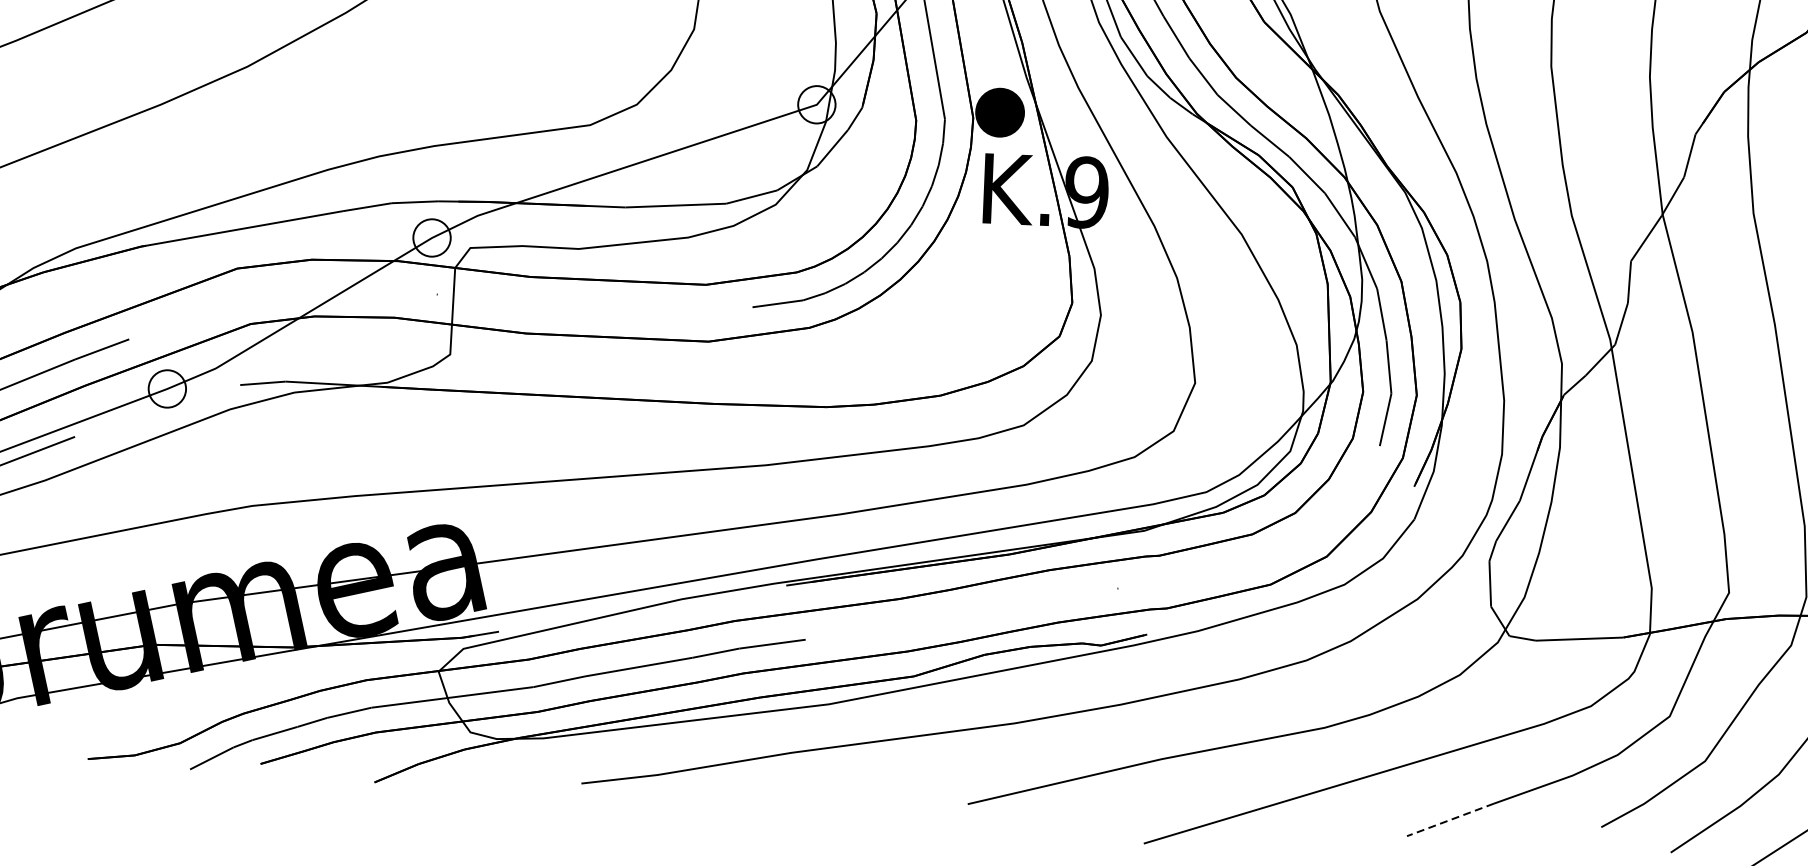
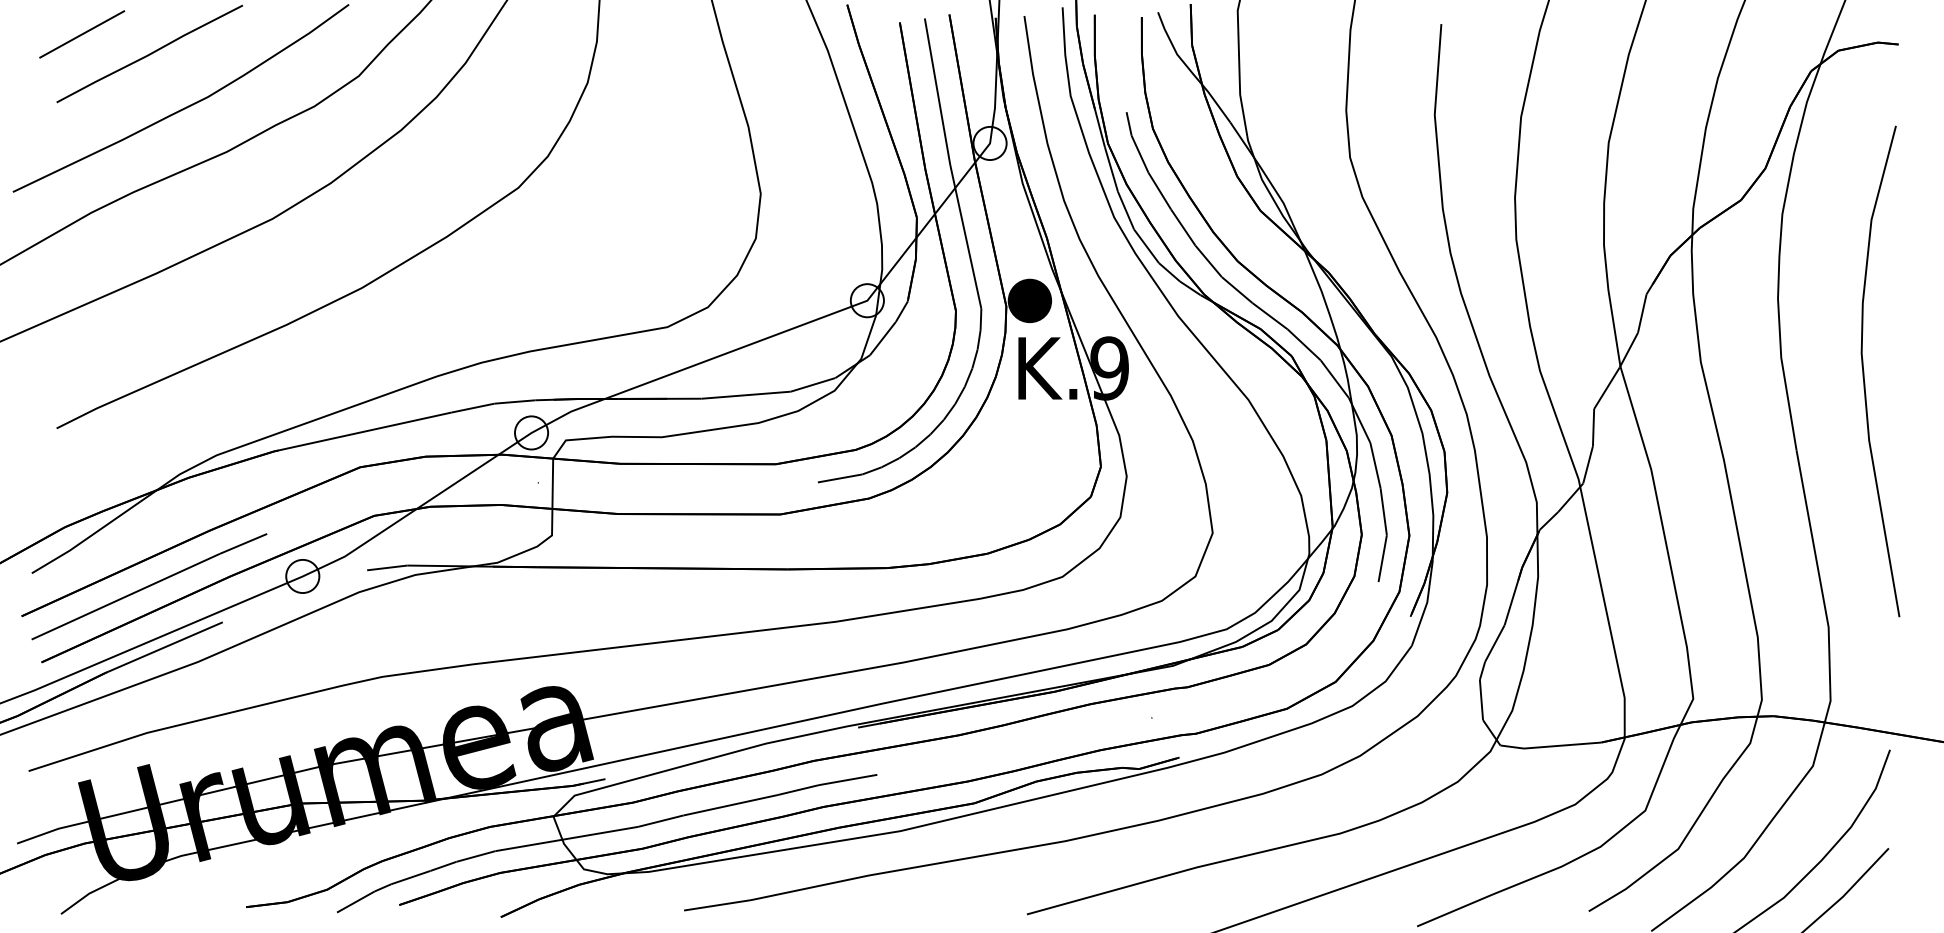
line: (1449, 819) -> (1454, 910), dashed -> solid

